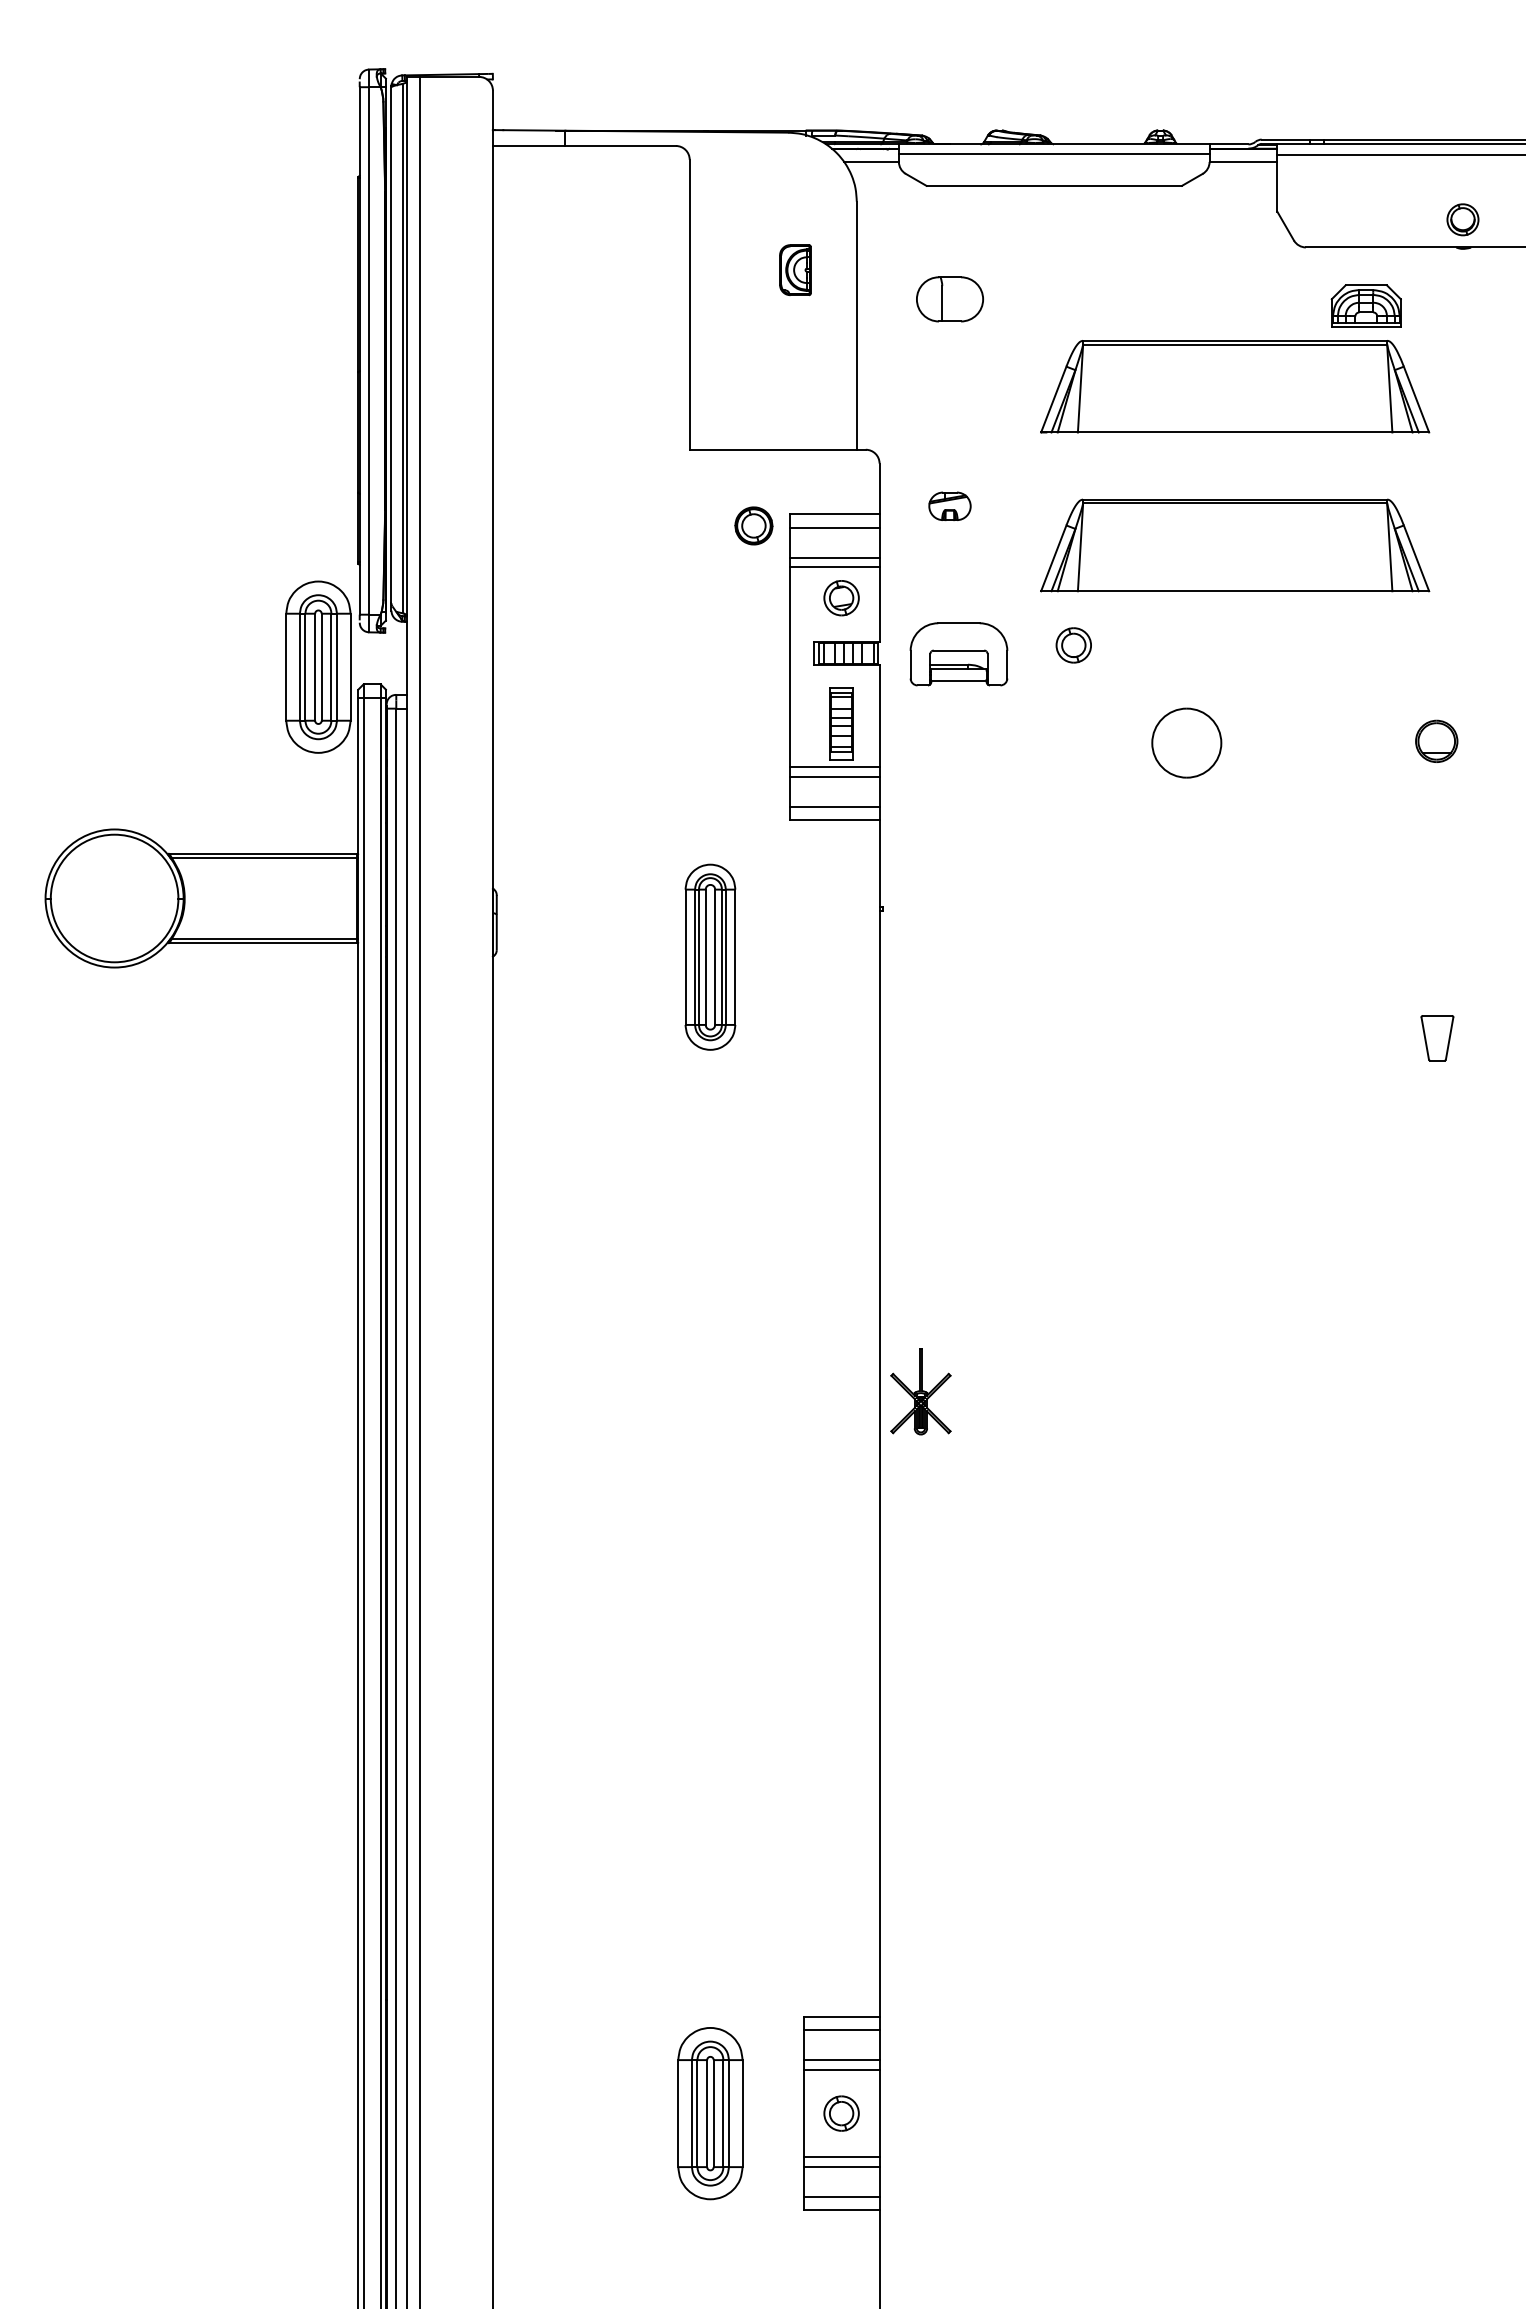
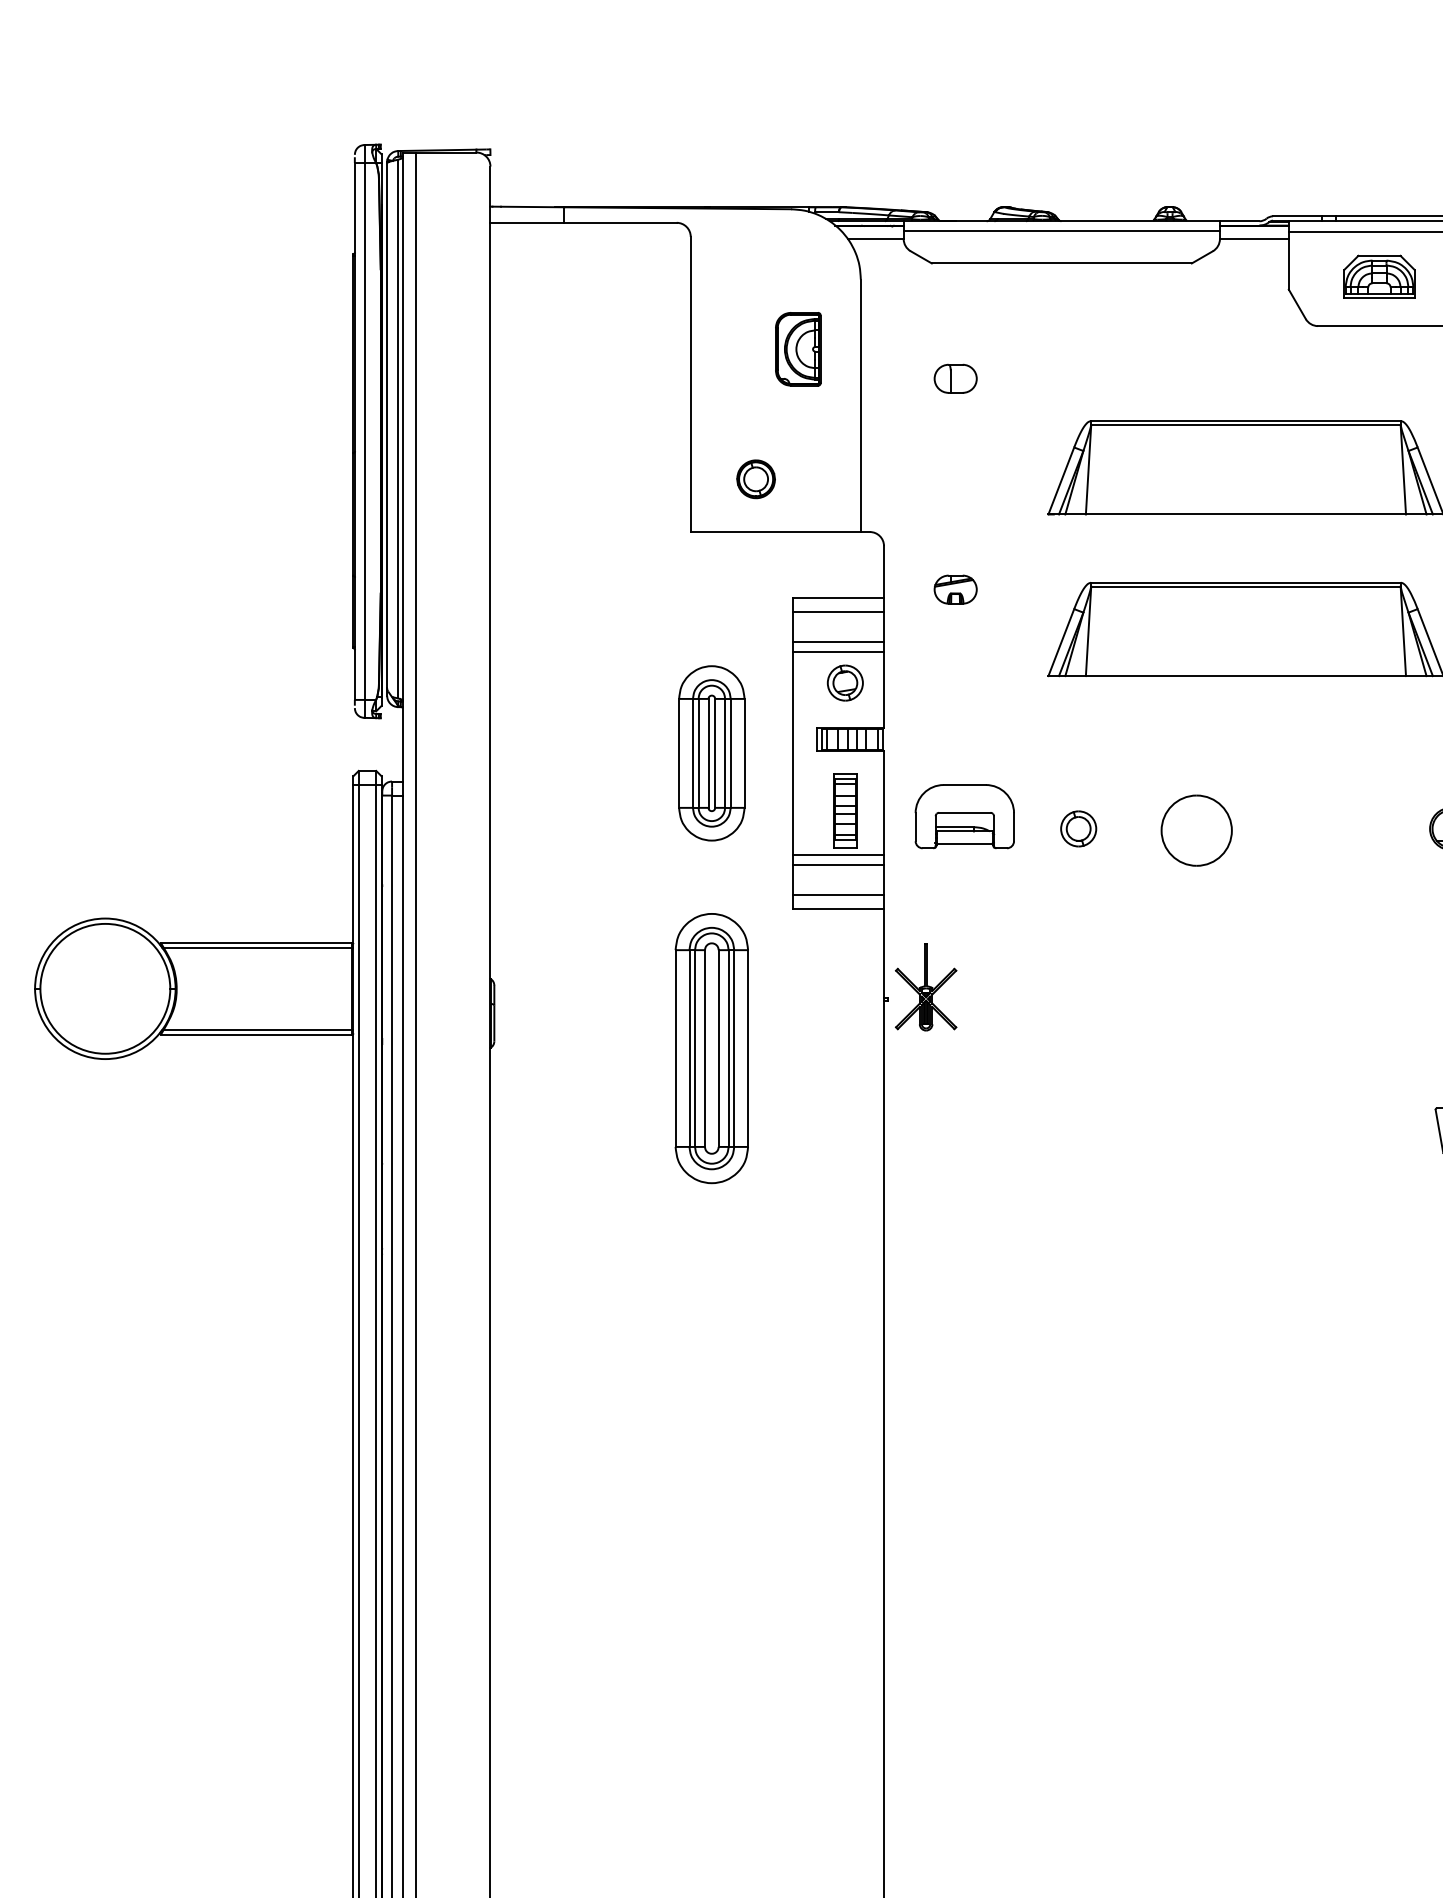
part: (795, 269) -> (798, 348), size x1.43
part: (949, 298) -> (955, 378), size x0.62
part: (1365, 305) -> (1378, 276), moved
part: (753, 525) -> (755, 478), moved
part: (1073, 645) -> (1078, 829), moved
part: (958, 654) -> (964, 816), moved
part: (318, 666) -> (711, 752), moved
part: (710, 957) -> (711, 1048), size x1.43
part: (920, 1391) -> (925, 986), moved

